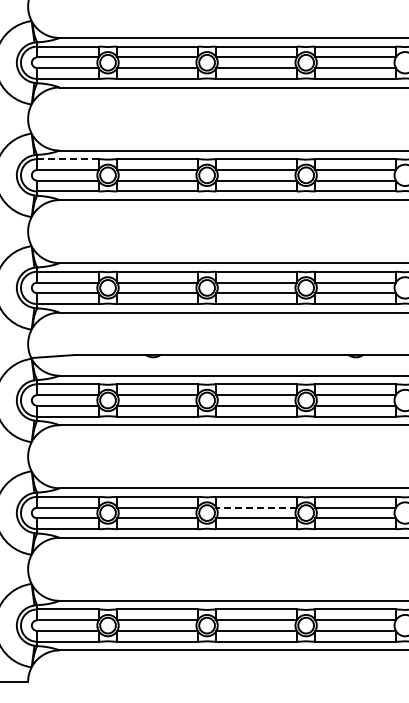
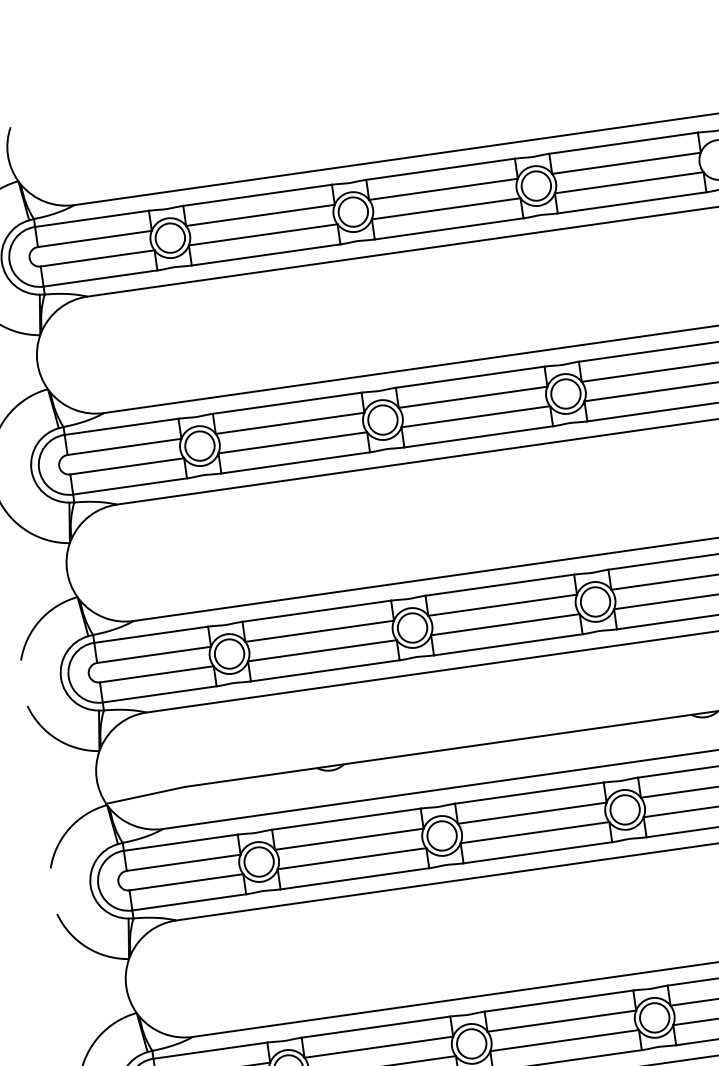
line: (67, 159) -> (120, 427), dashed -> solid
line: (256, 507) -> (561, 1020), dashed -> solid

